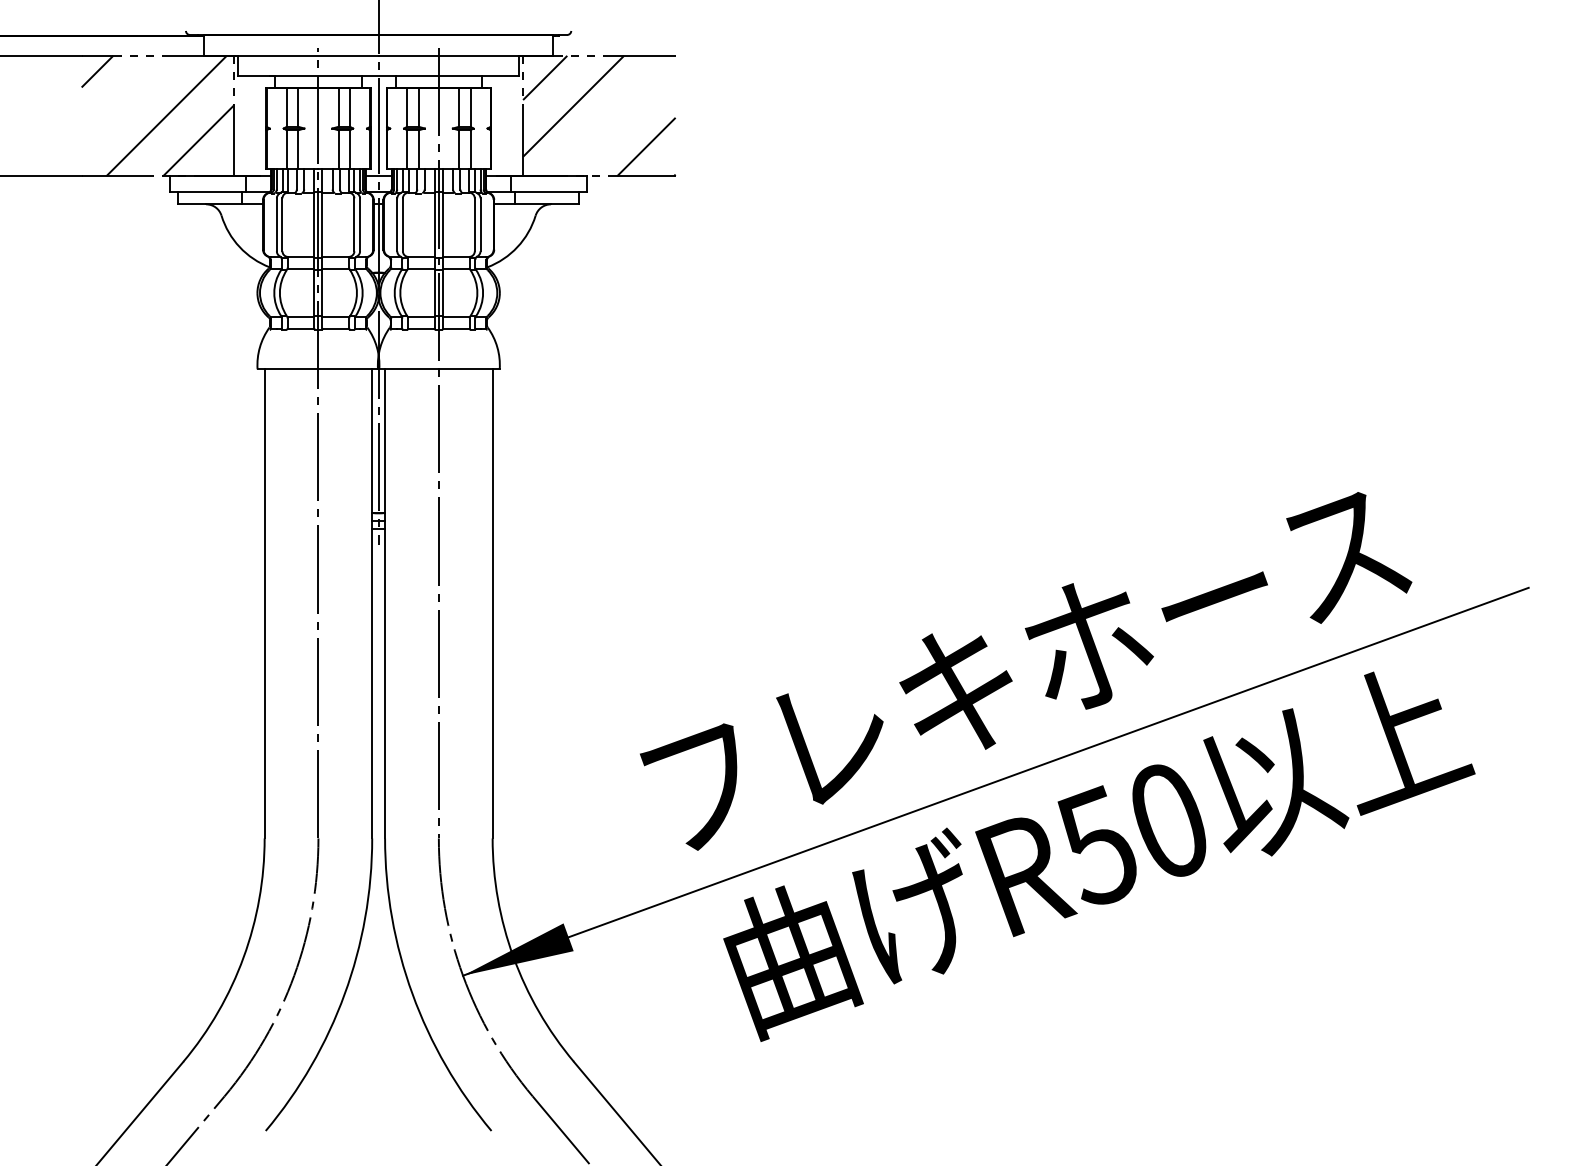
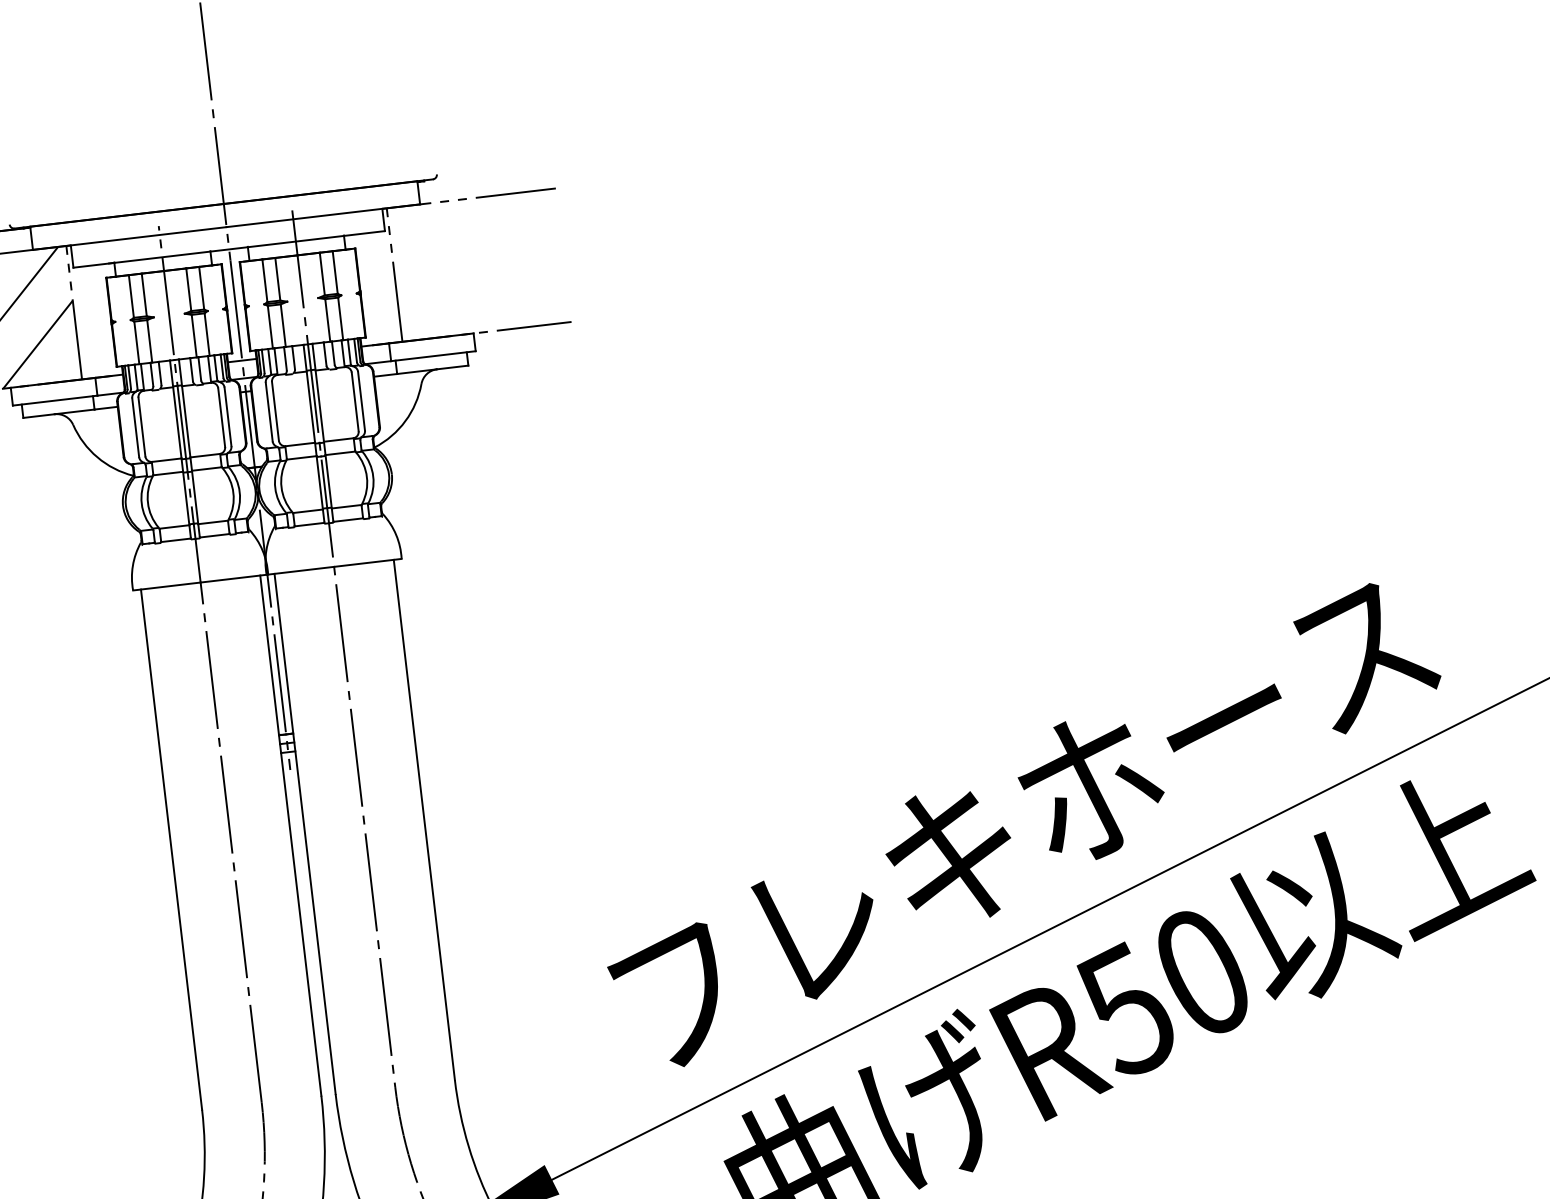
hatch: (599, 115) -> (479, 264), removed

